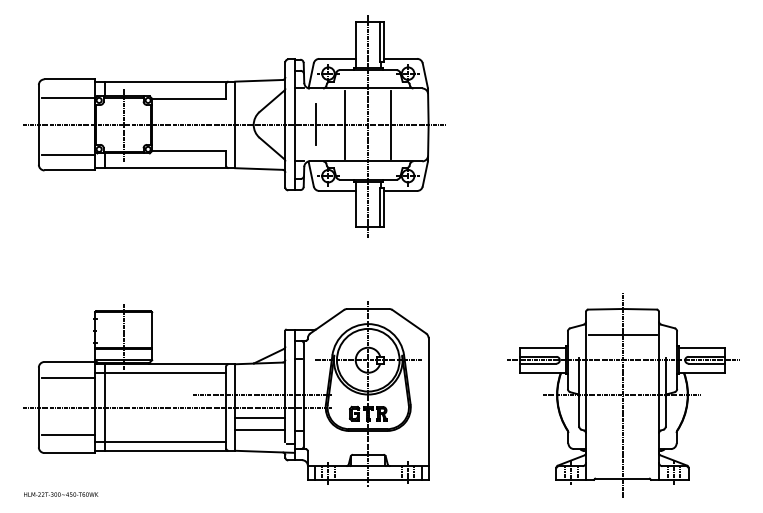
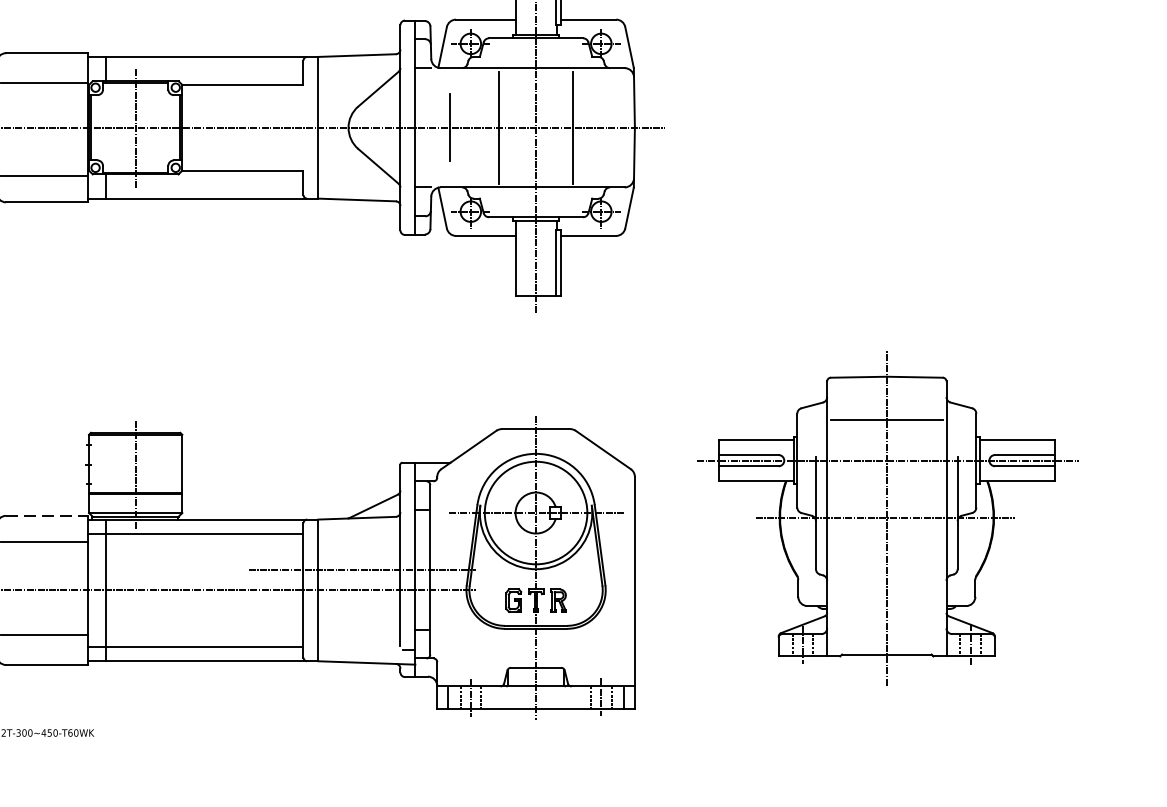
line: (70, 361) -> (48, 515), solid -> dashed
part: (623, 395) -> (888, 518), moved
line: (260, 418) -> (359, 608), removed
line: (260, 429) -> (359, 626), removed

